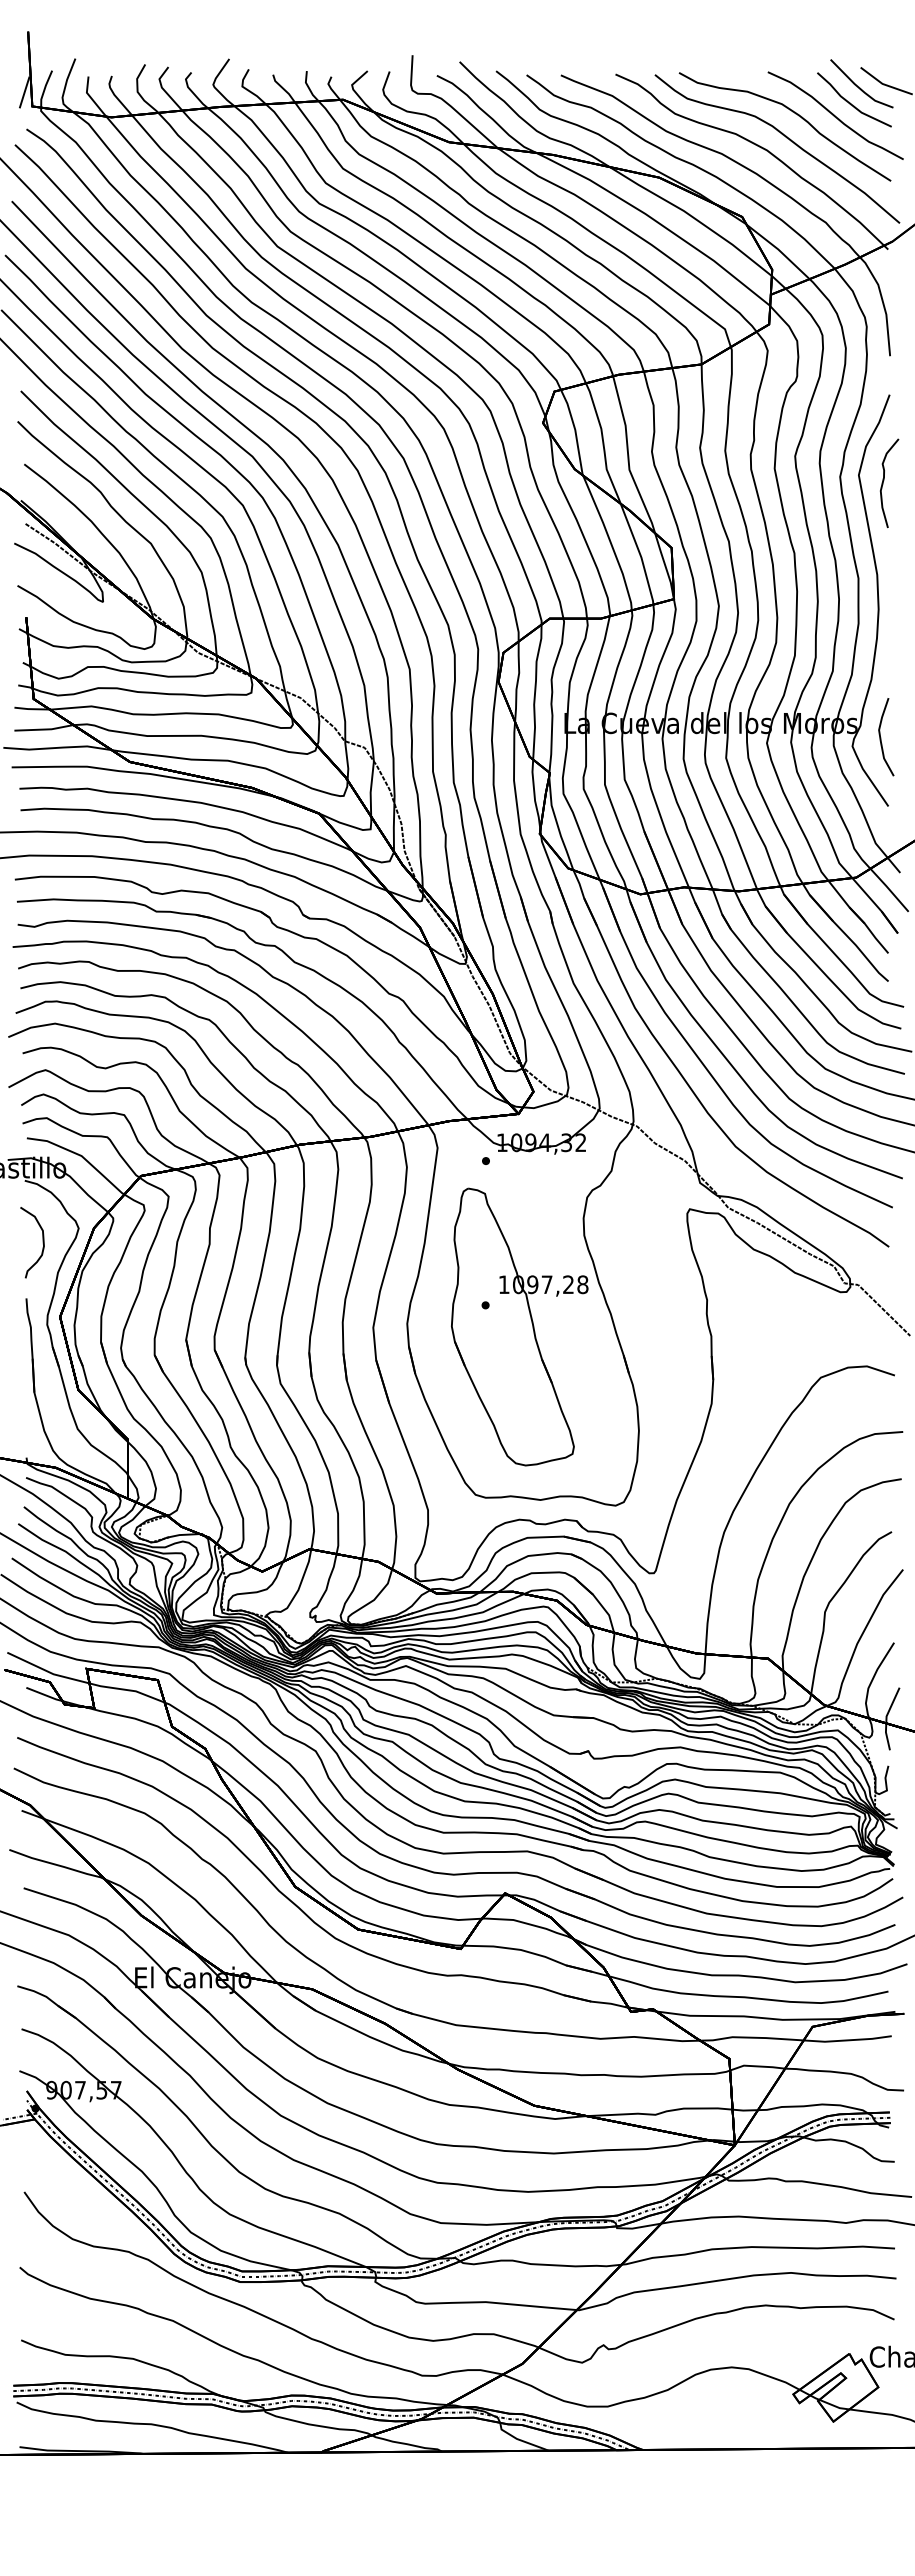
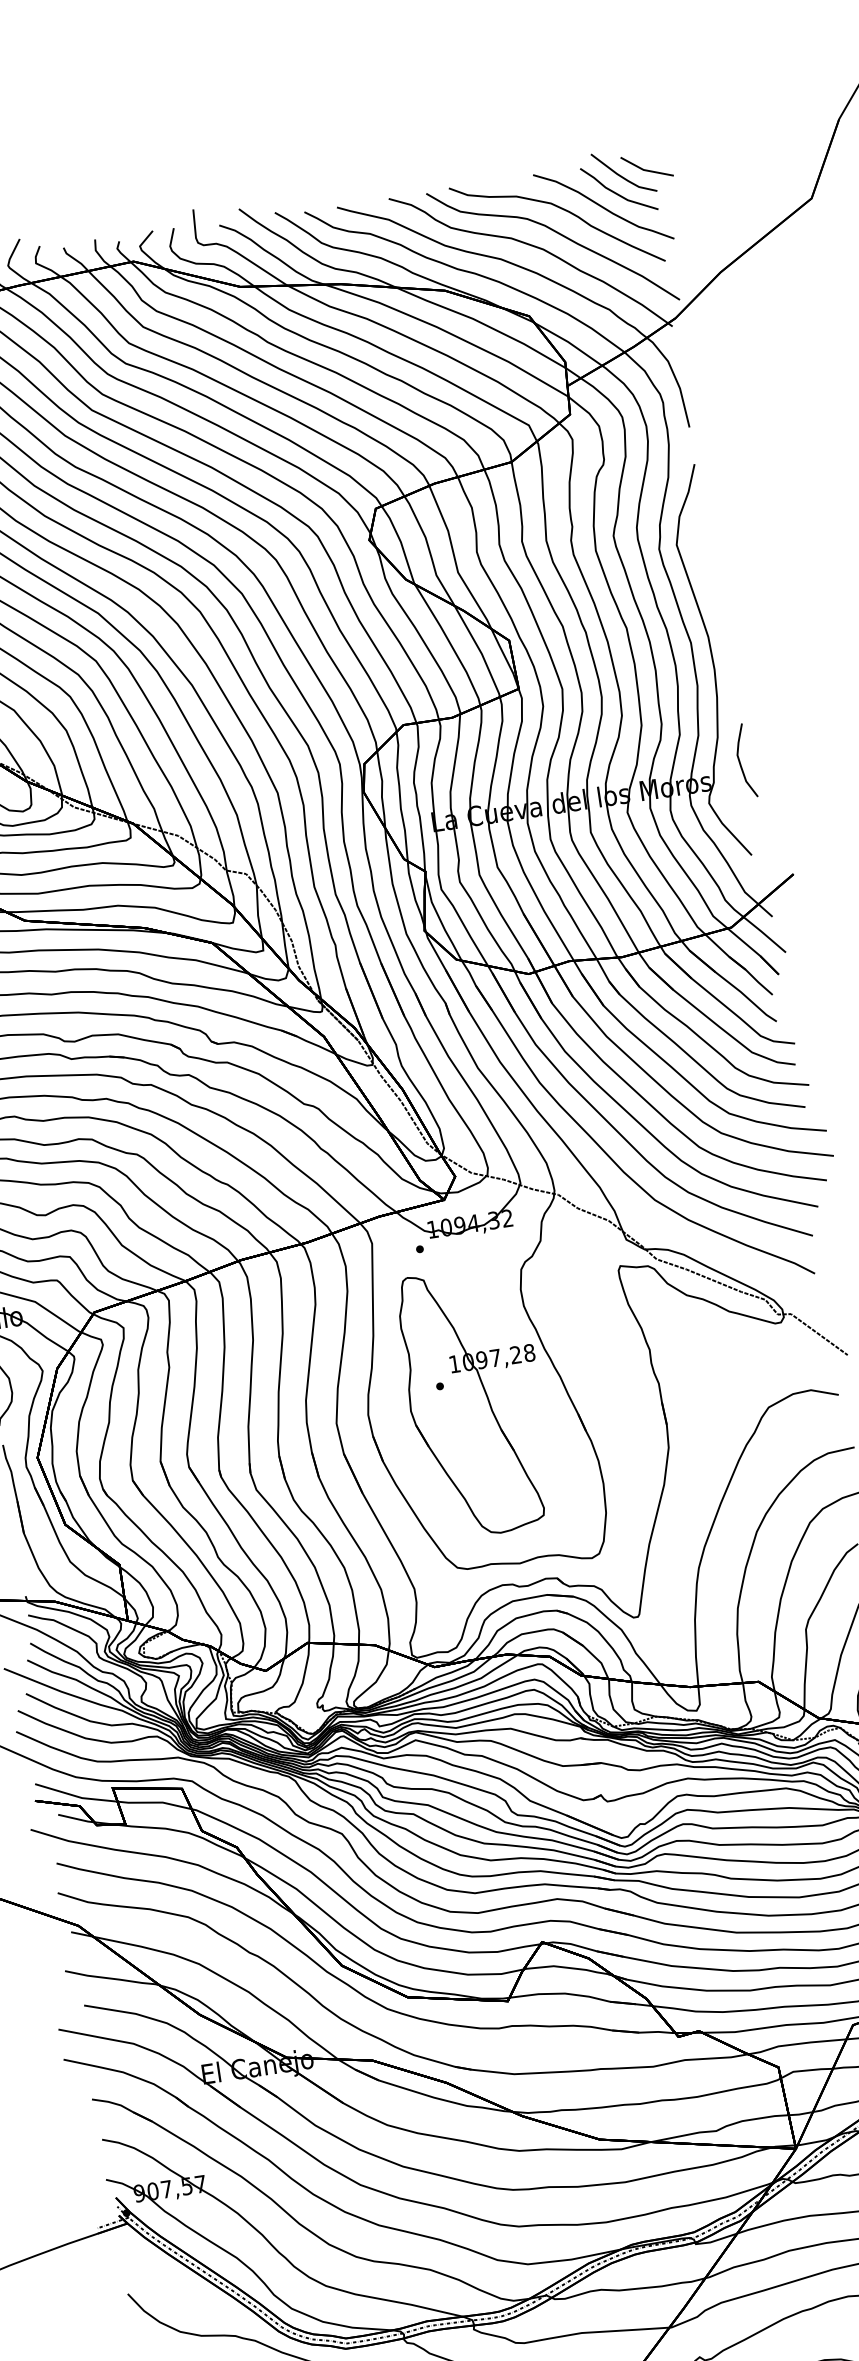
curve: (884, 480) -> (701, 546), removed
curve: (881, 737) -> (740, 761), moved

